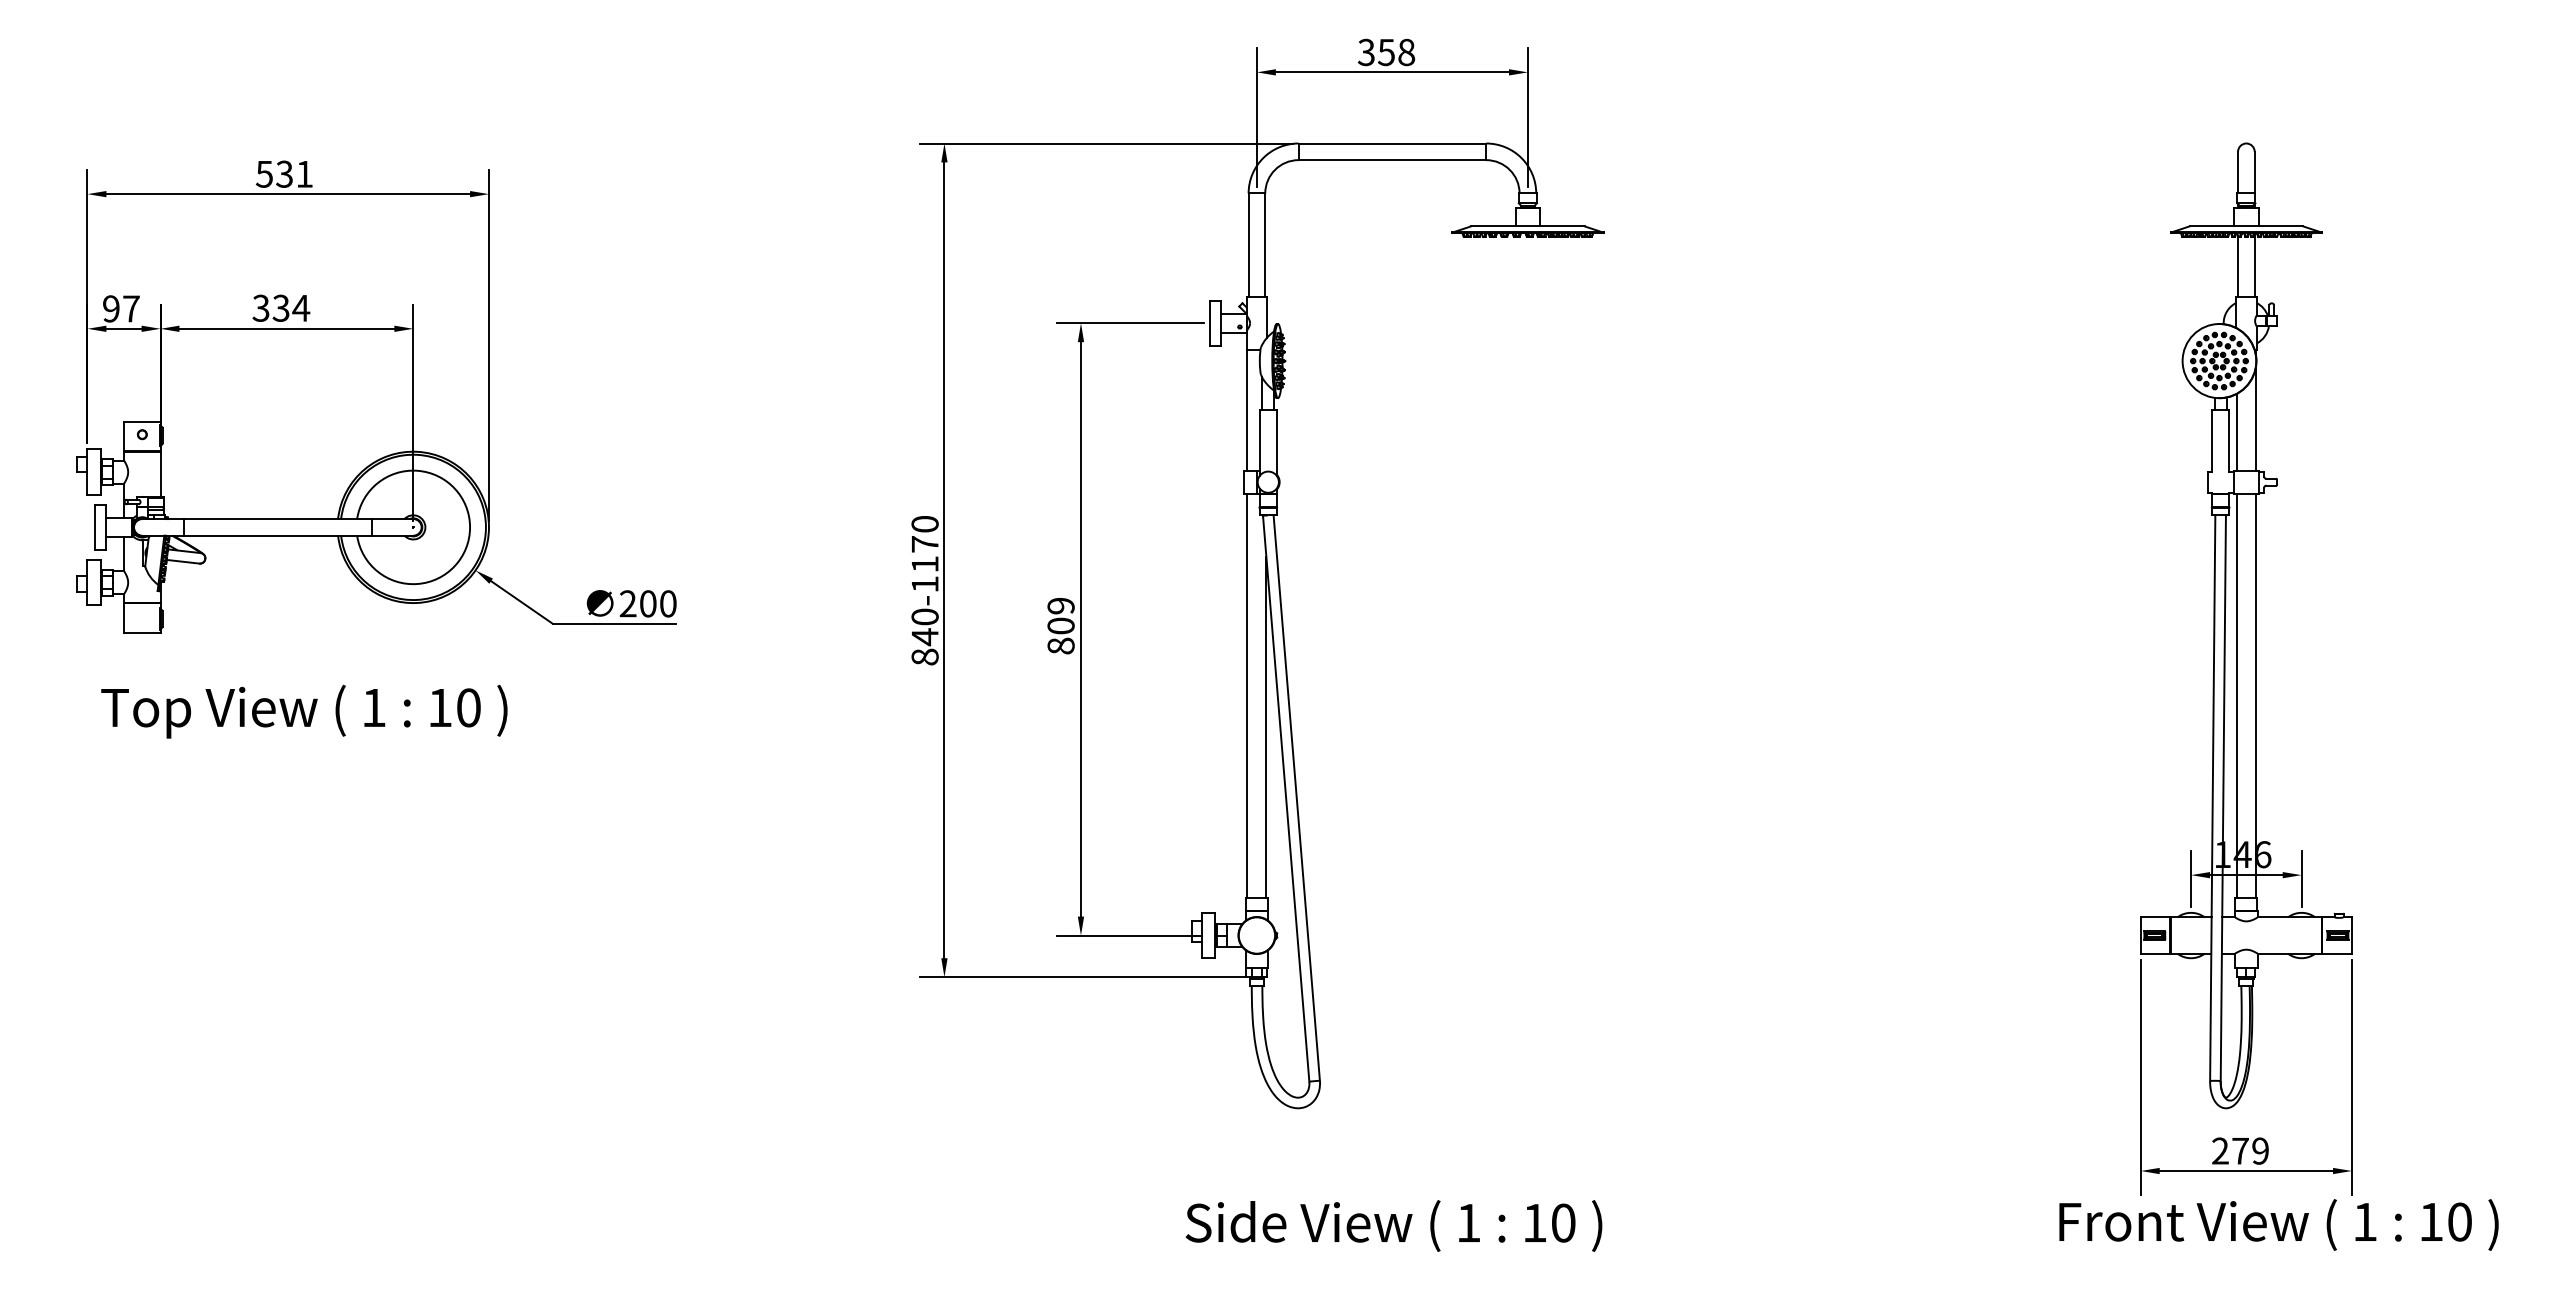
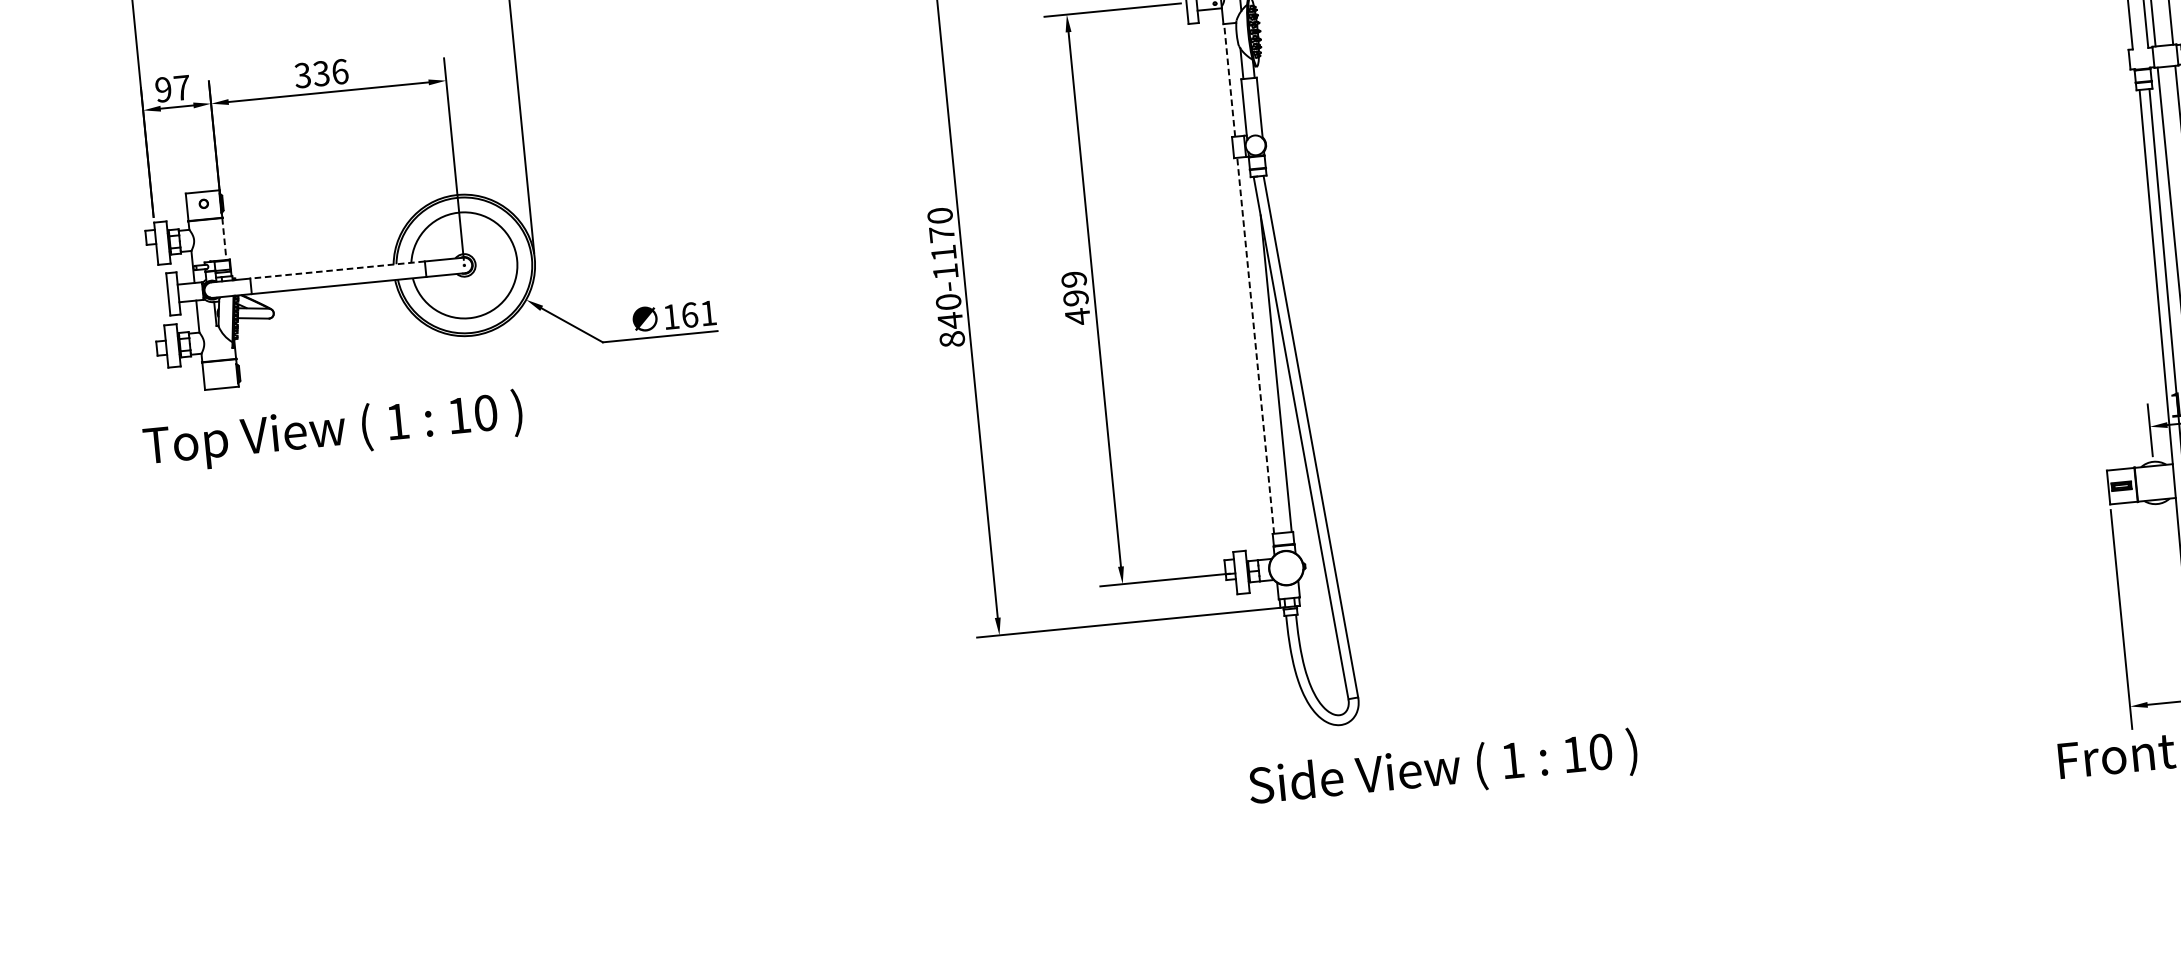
text: (301, 307) -> (340, 71), 334 -> 336
line: (1247, 410) -> (1229, 80), solid -> dashed
line: (160, 474) -> (224, 239), solid -> dashed
line: (277, 519) -> (337, 270), solid -> dashed
text: (647, 603) -> (689, 314), 200 -> 161
text: (1060, 636) -> (1076, 307), 809 -> 499
line: (1247, 695) -> (1255, 345), solid -> dashed
text: (304, 711) -> (333, 431), moved
text: (1393, 1225) -> (1442, 769), moved

